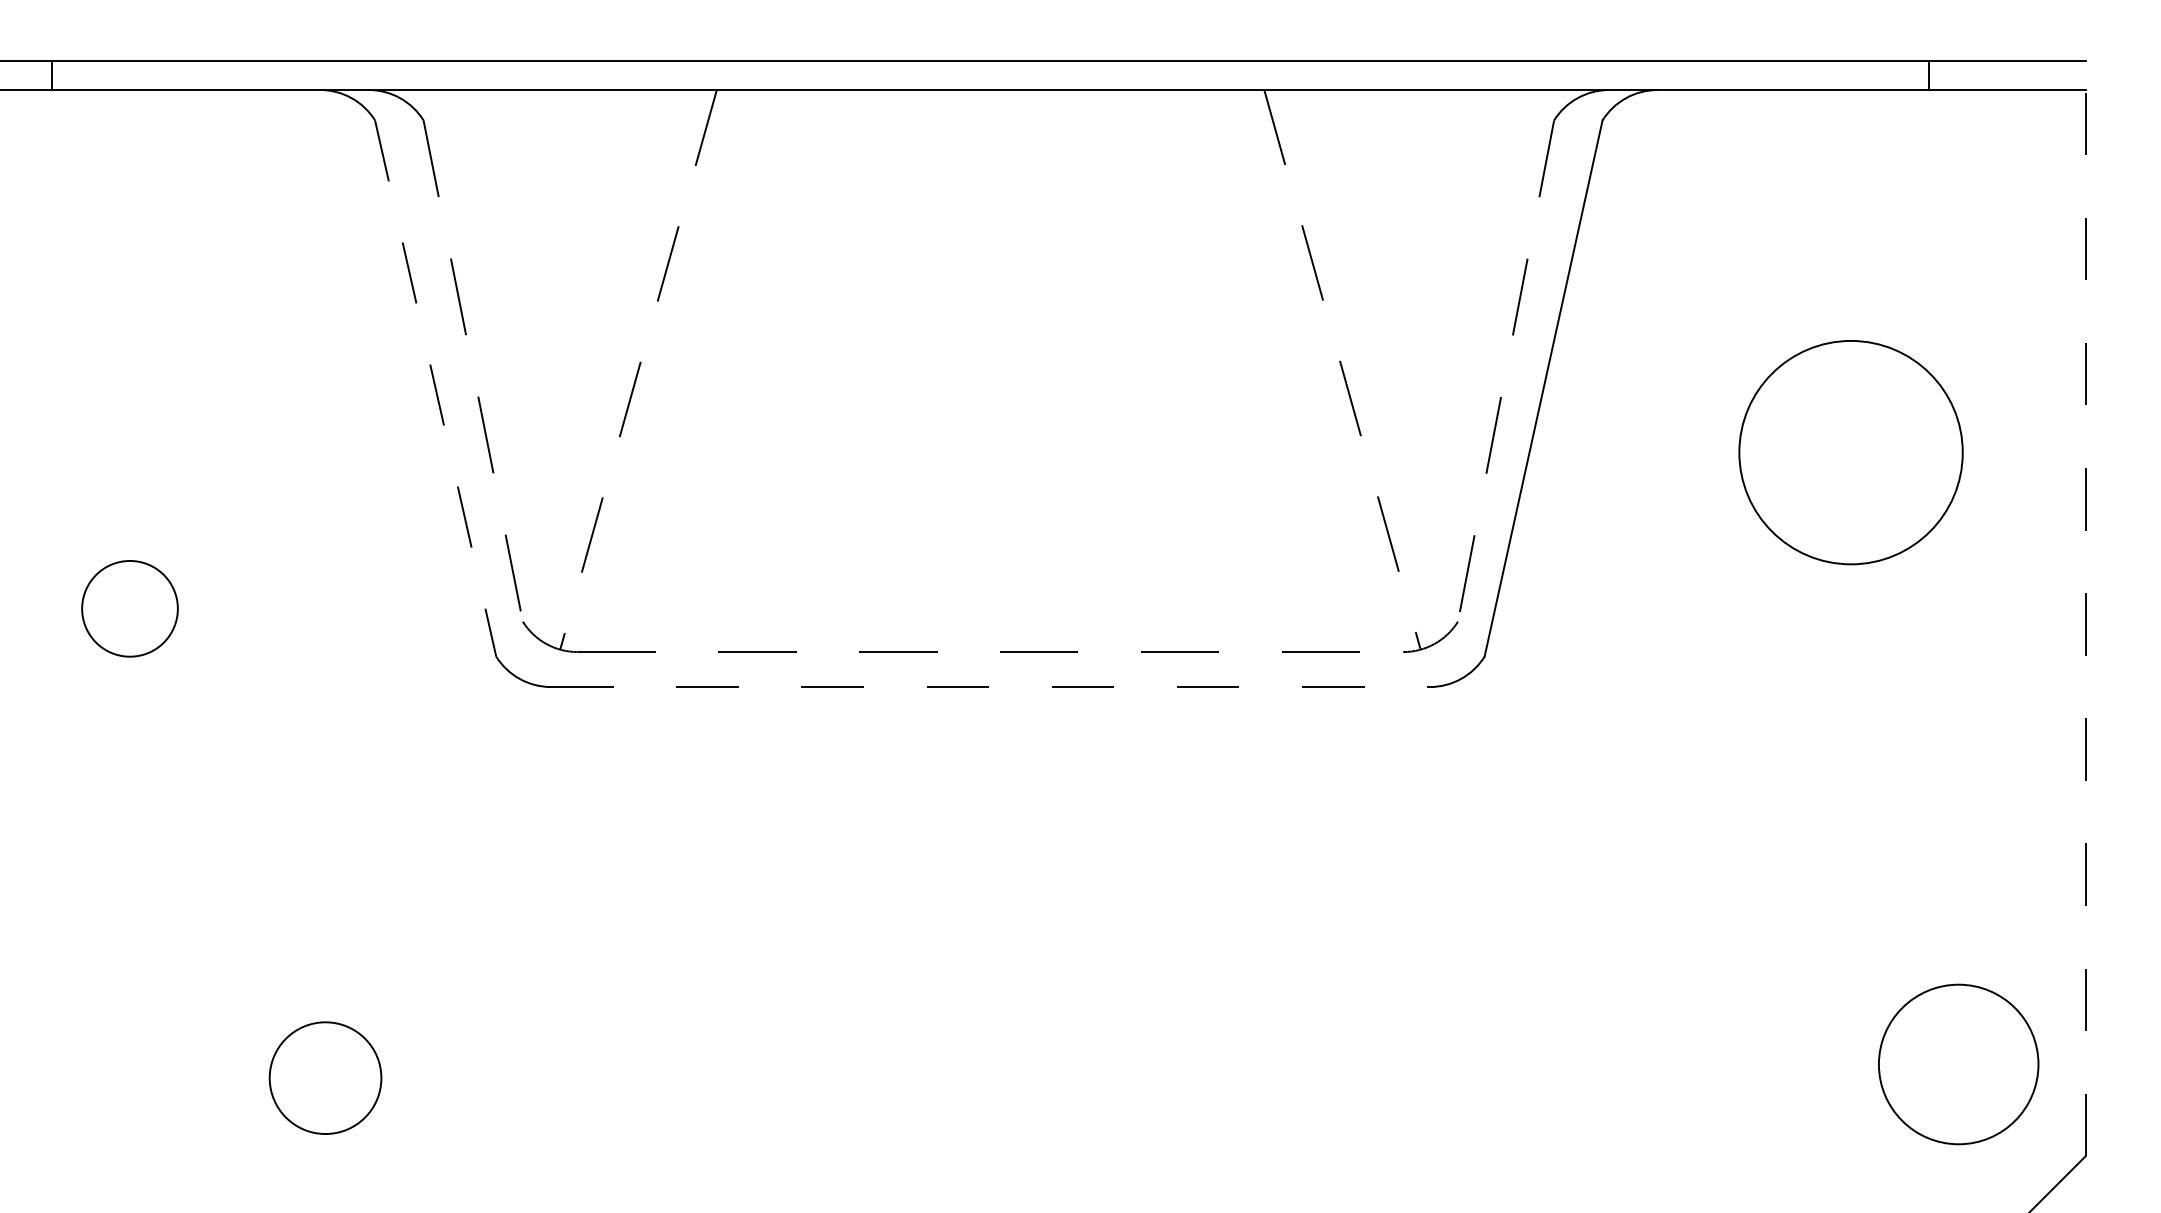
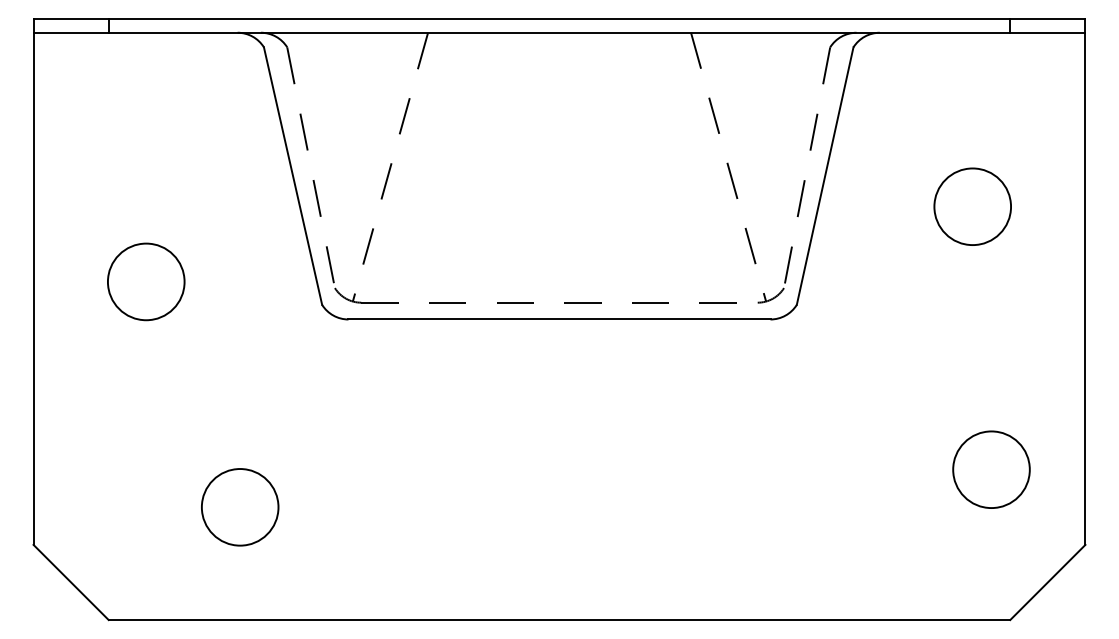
line: (436, 389) -> (293, 176), dashed -> solid
circle: (1850, 451) -> (972, 206), size x0.71
circle: (128, 607) -> (145, 281), size x1.67
line: (2085, 607) -> (1085, 281), dashed -> solid
line: (990, 687) -> (559, 319), dashed -> solid
circle: (1958, 1063) -> (991, 469), moved
circle: (324, 1078) -> (239, 507), size x1.43

